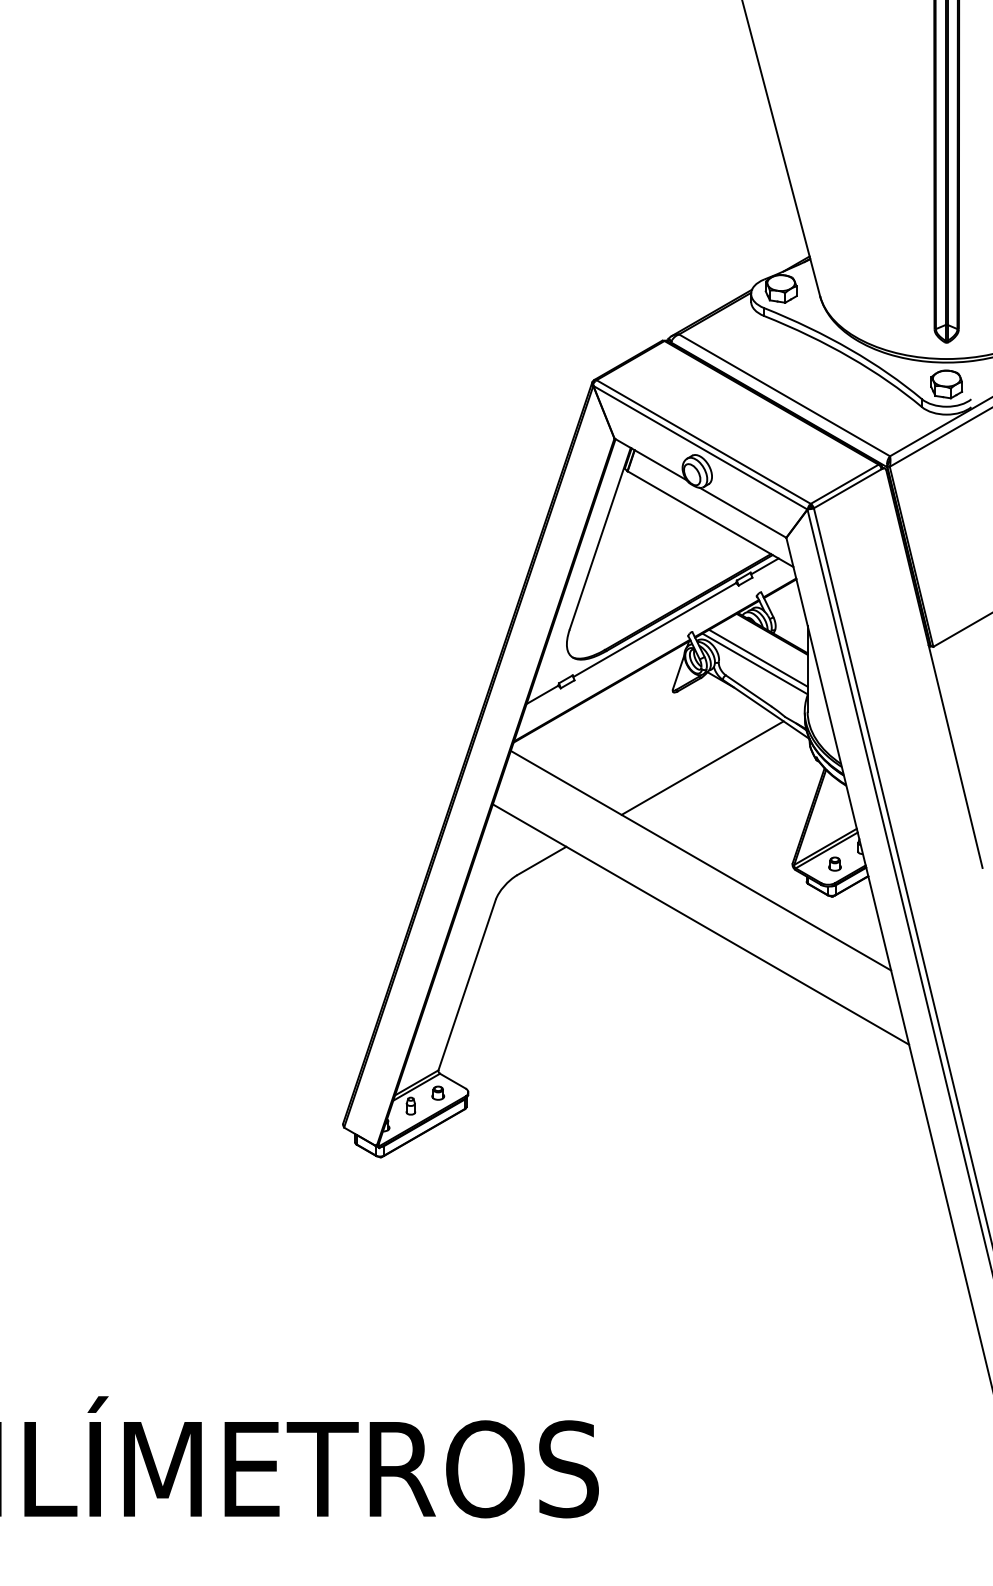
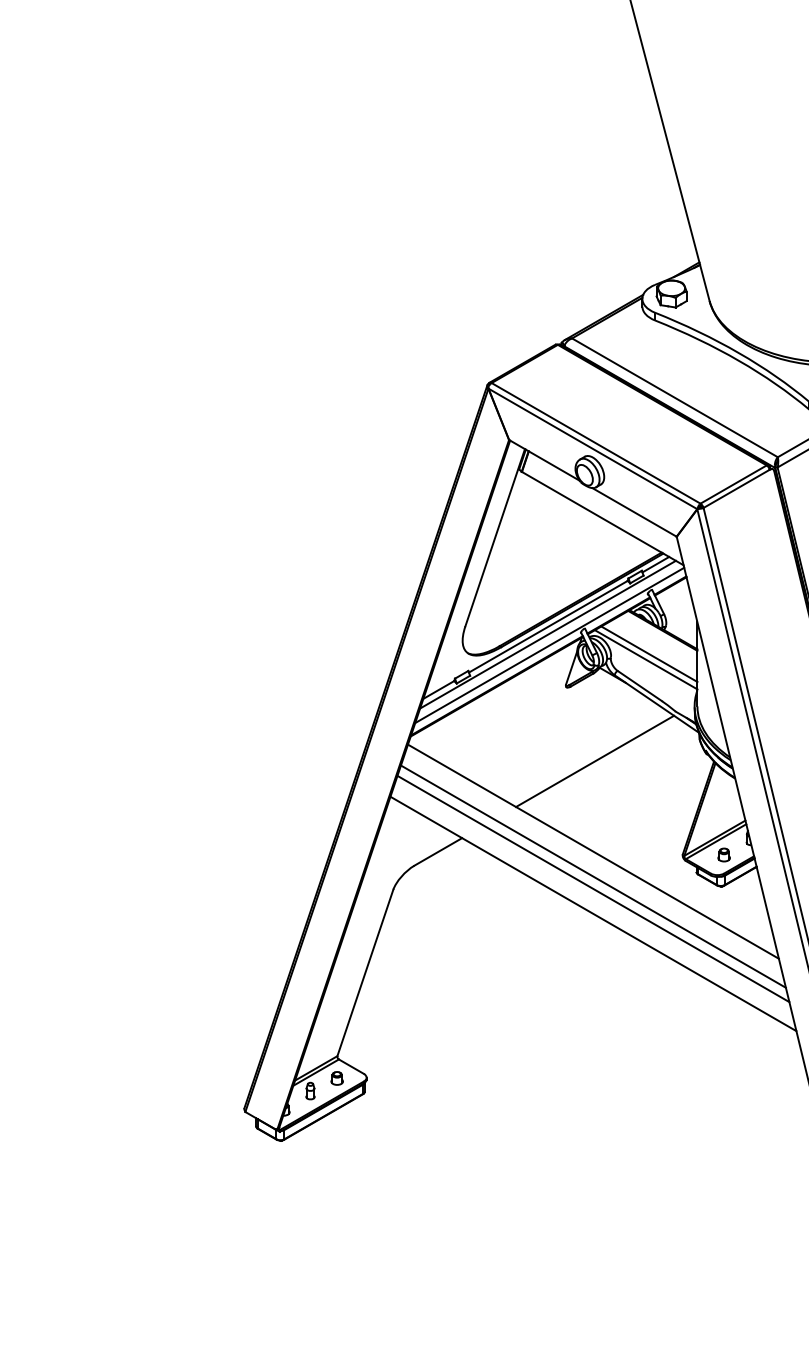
line: (654, 637) -> (548, 633), added
line: (656, 648) -> (550, 644), added
line: (700, 886) -> (592, 876), added
line: (700, 898) -> (592, 888), added

